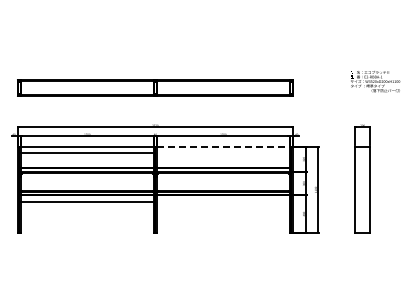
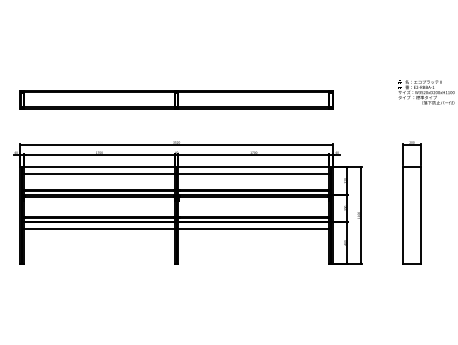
line: (223, 146) -> (253, 166), dashed -> solid
line: (222, 153) -> (252, 174), added
line: (222, 201) -> (252, 228), added

